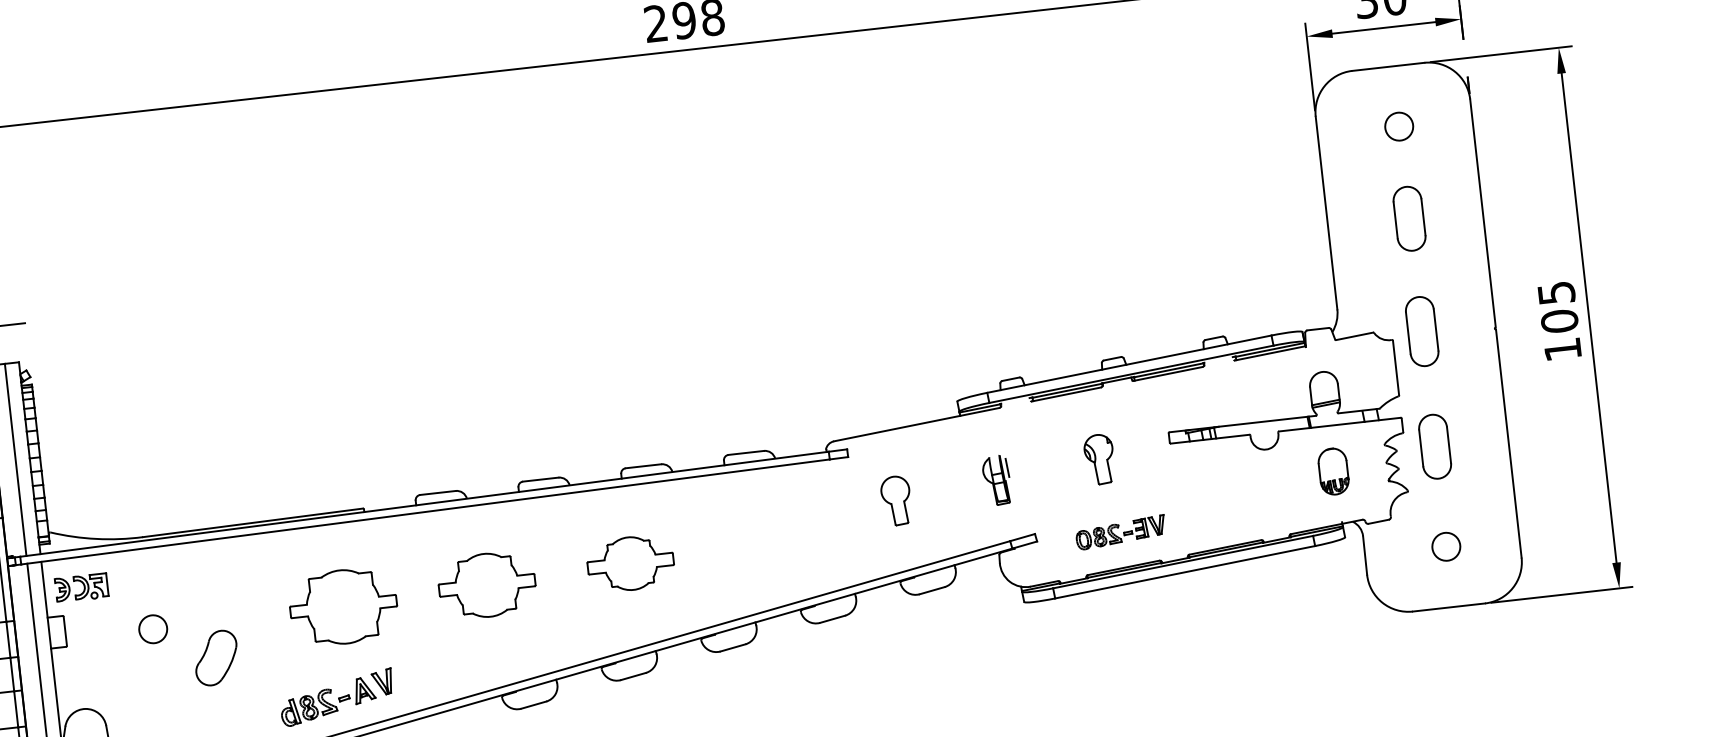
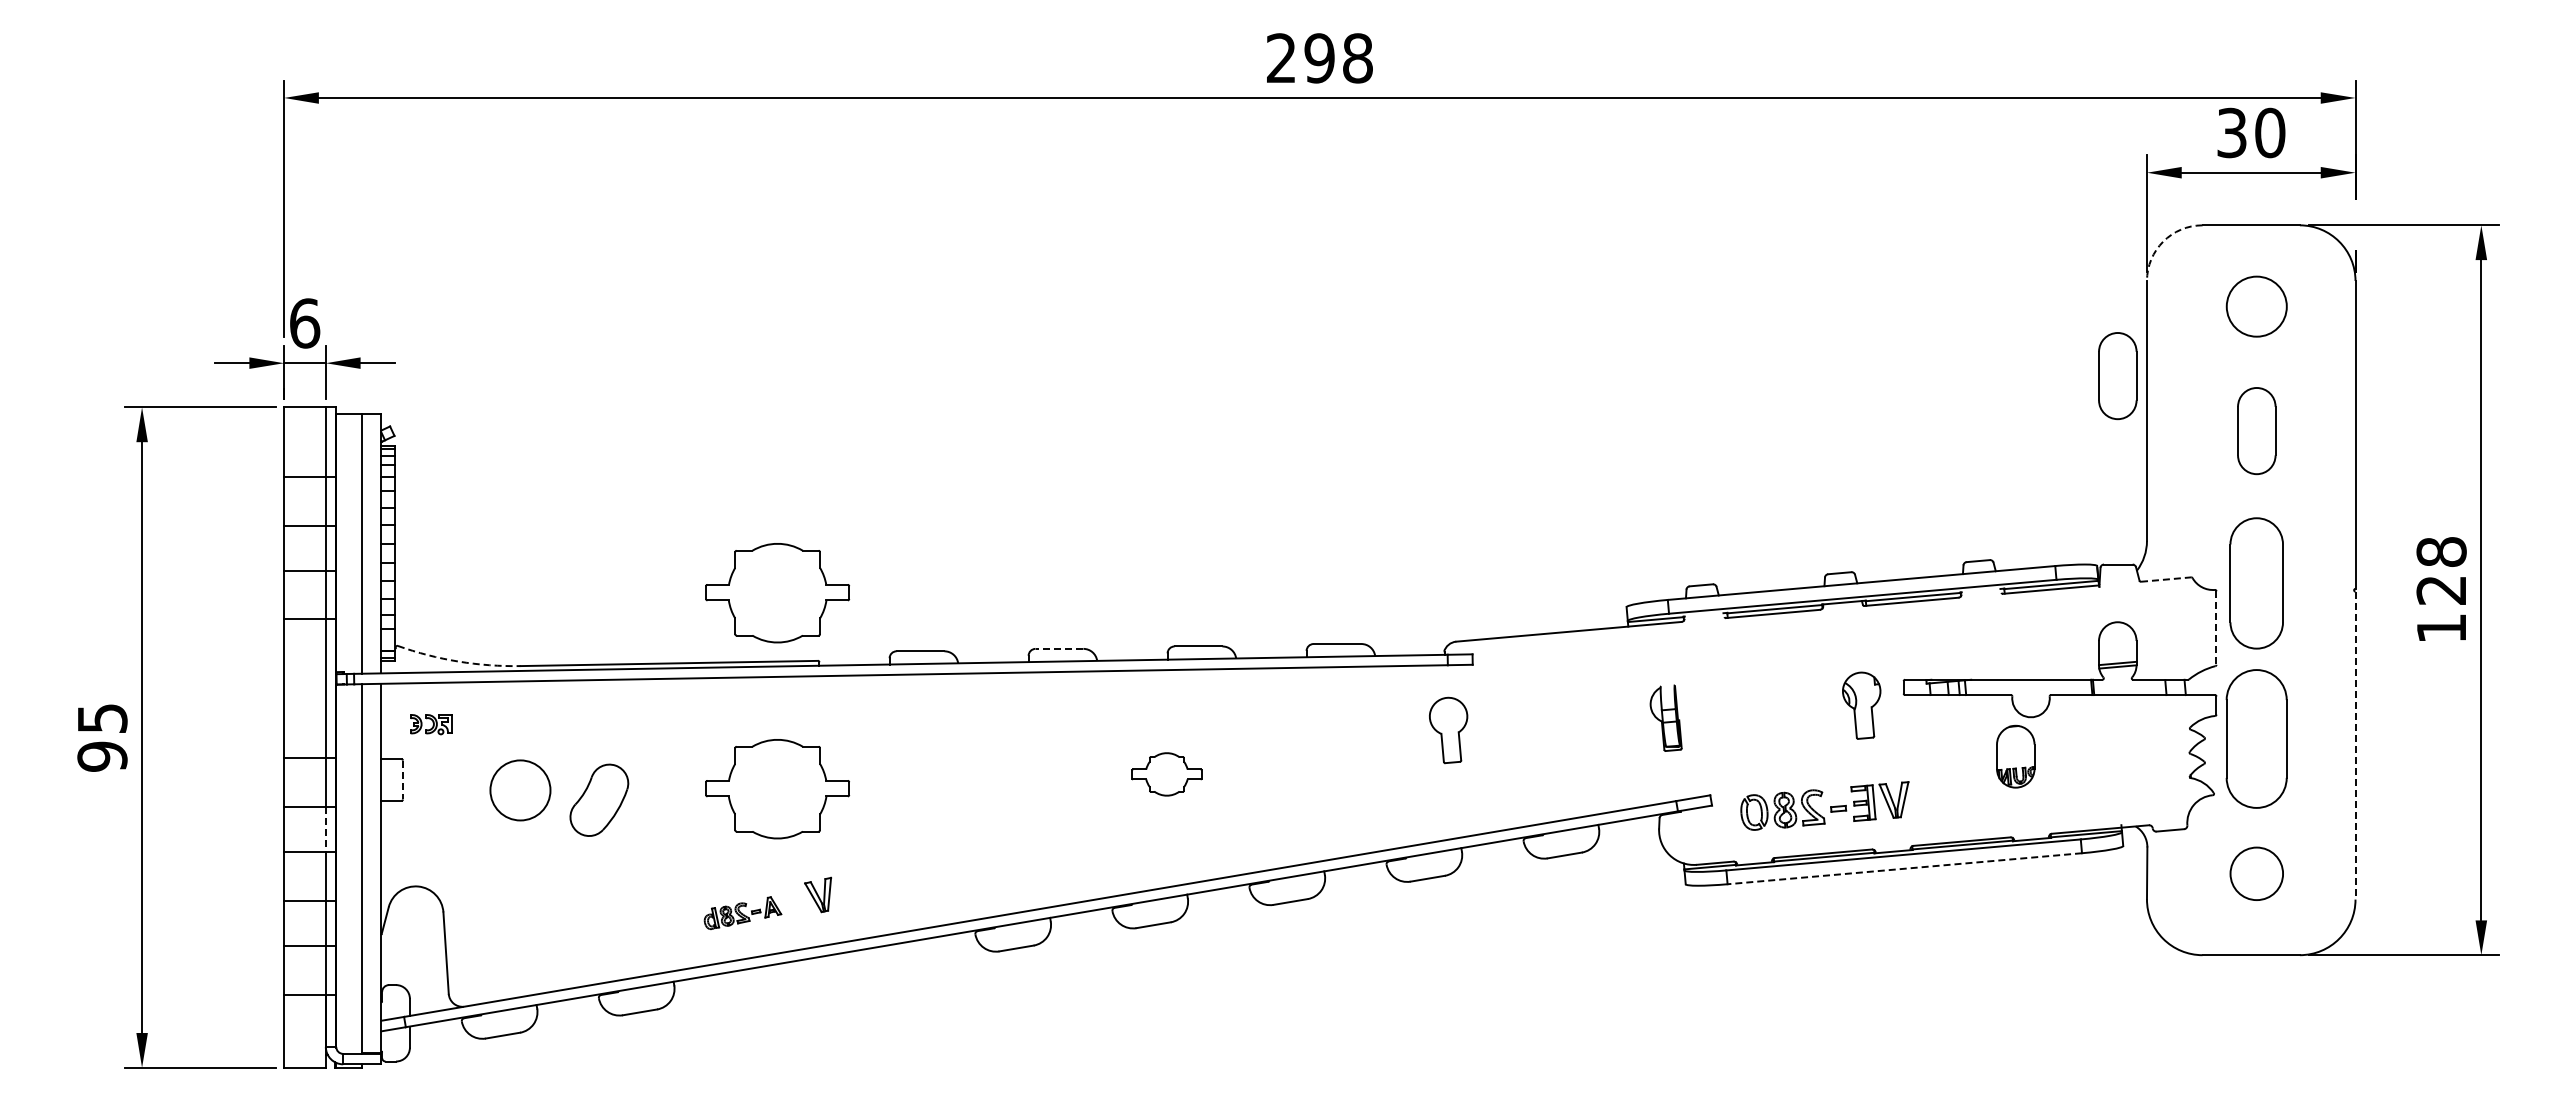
arc: (1324, 86) -> (2163, 241), solid -> dashed
circle: (1398, 126) -> (2256, 306), size x1.6
part: (1301, 189) -> (2117, 376), added
text: (1558, 307) -> (2441, 571), 105 -> 128
part: (1421, 331) -> (2256, 582), size x1.4
line: (1355, 336) -> (2166, 579), solid -> dashed
line: (1396, 368) -> (2216, 628), solid -> dashed
line: (1508, 443) -> (2355, 745), solid -> dashed
part: (1434, 446) -> (2256, 738), size x1.6
part: (1099, 459) -> (1861, 705), moved
part: (327, 462) -> (777, 593), added
line: (1007, 467) -> (1683, 702), removed
part: (1333, 471) -> (2015, 756), moved
line: (540, 479) -> (1059, 648), solid -> dashed
part: (896, 500) -> (1448, 730), moved
part: (1120, 532) -> (1824, 806), size x1.4
arc: (96, 538) -> (458, 661), solid -> dashed
circle: (1446, 546) -> (2256, 873), size x1.4
part: (630, 563) -> (1166, 774), size x0.6
line: (1184, 572) -> (1904, 868), solid -> dashed
part: (486, 585) -> (971, 781), removed
part: (81, 587) -> (431, 724), size x0.6
circle: (153, 629) -> (520, 790), size x1.6
line: (65, 631) -> (403, 780), solid -> dashed
part: (216, 657) -> (599, 799), moved
line: (12, 674) -> (325, 829), solid -> dashed
part: (327, 701) -> (742, 912), size x0.6

